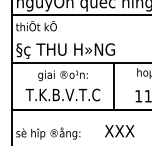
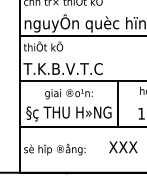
text: (64, 51) -> (70, 70), §ç THU H»NG -> T.K.B.V.T.C
text: (62, 95) -> (68, 113), T.K.B.V.T.C -> §ç THU H»NG

